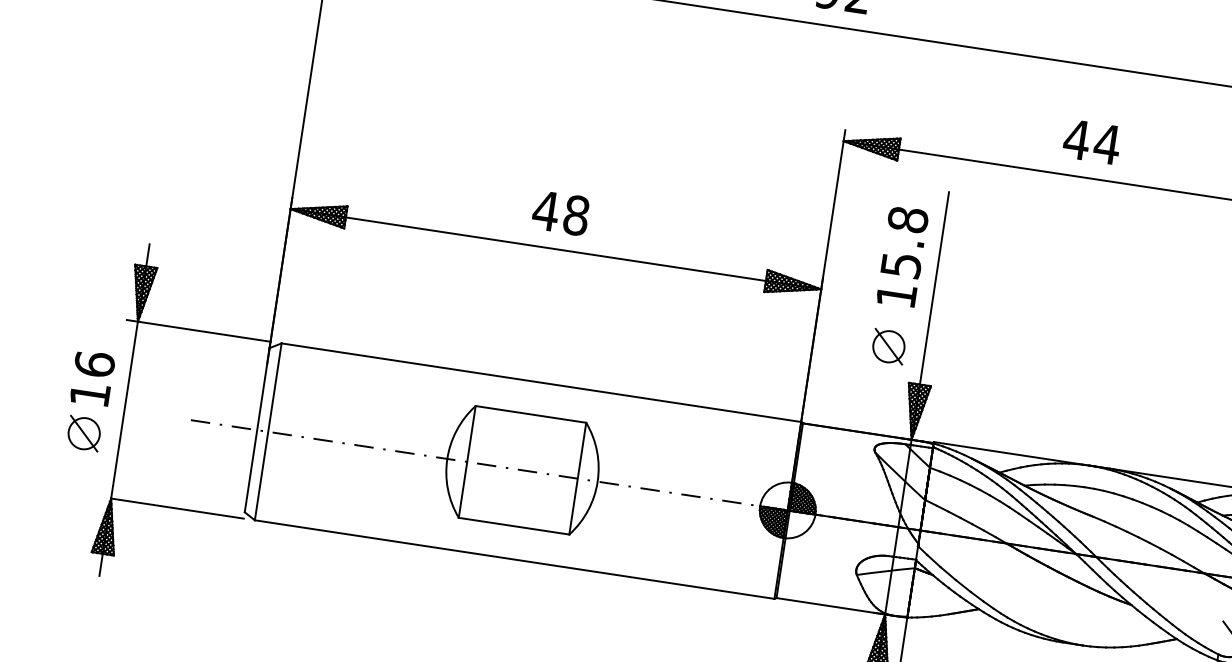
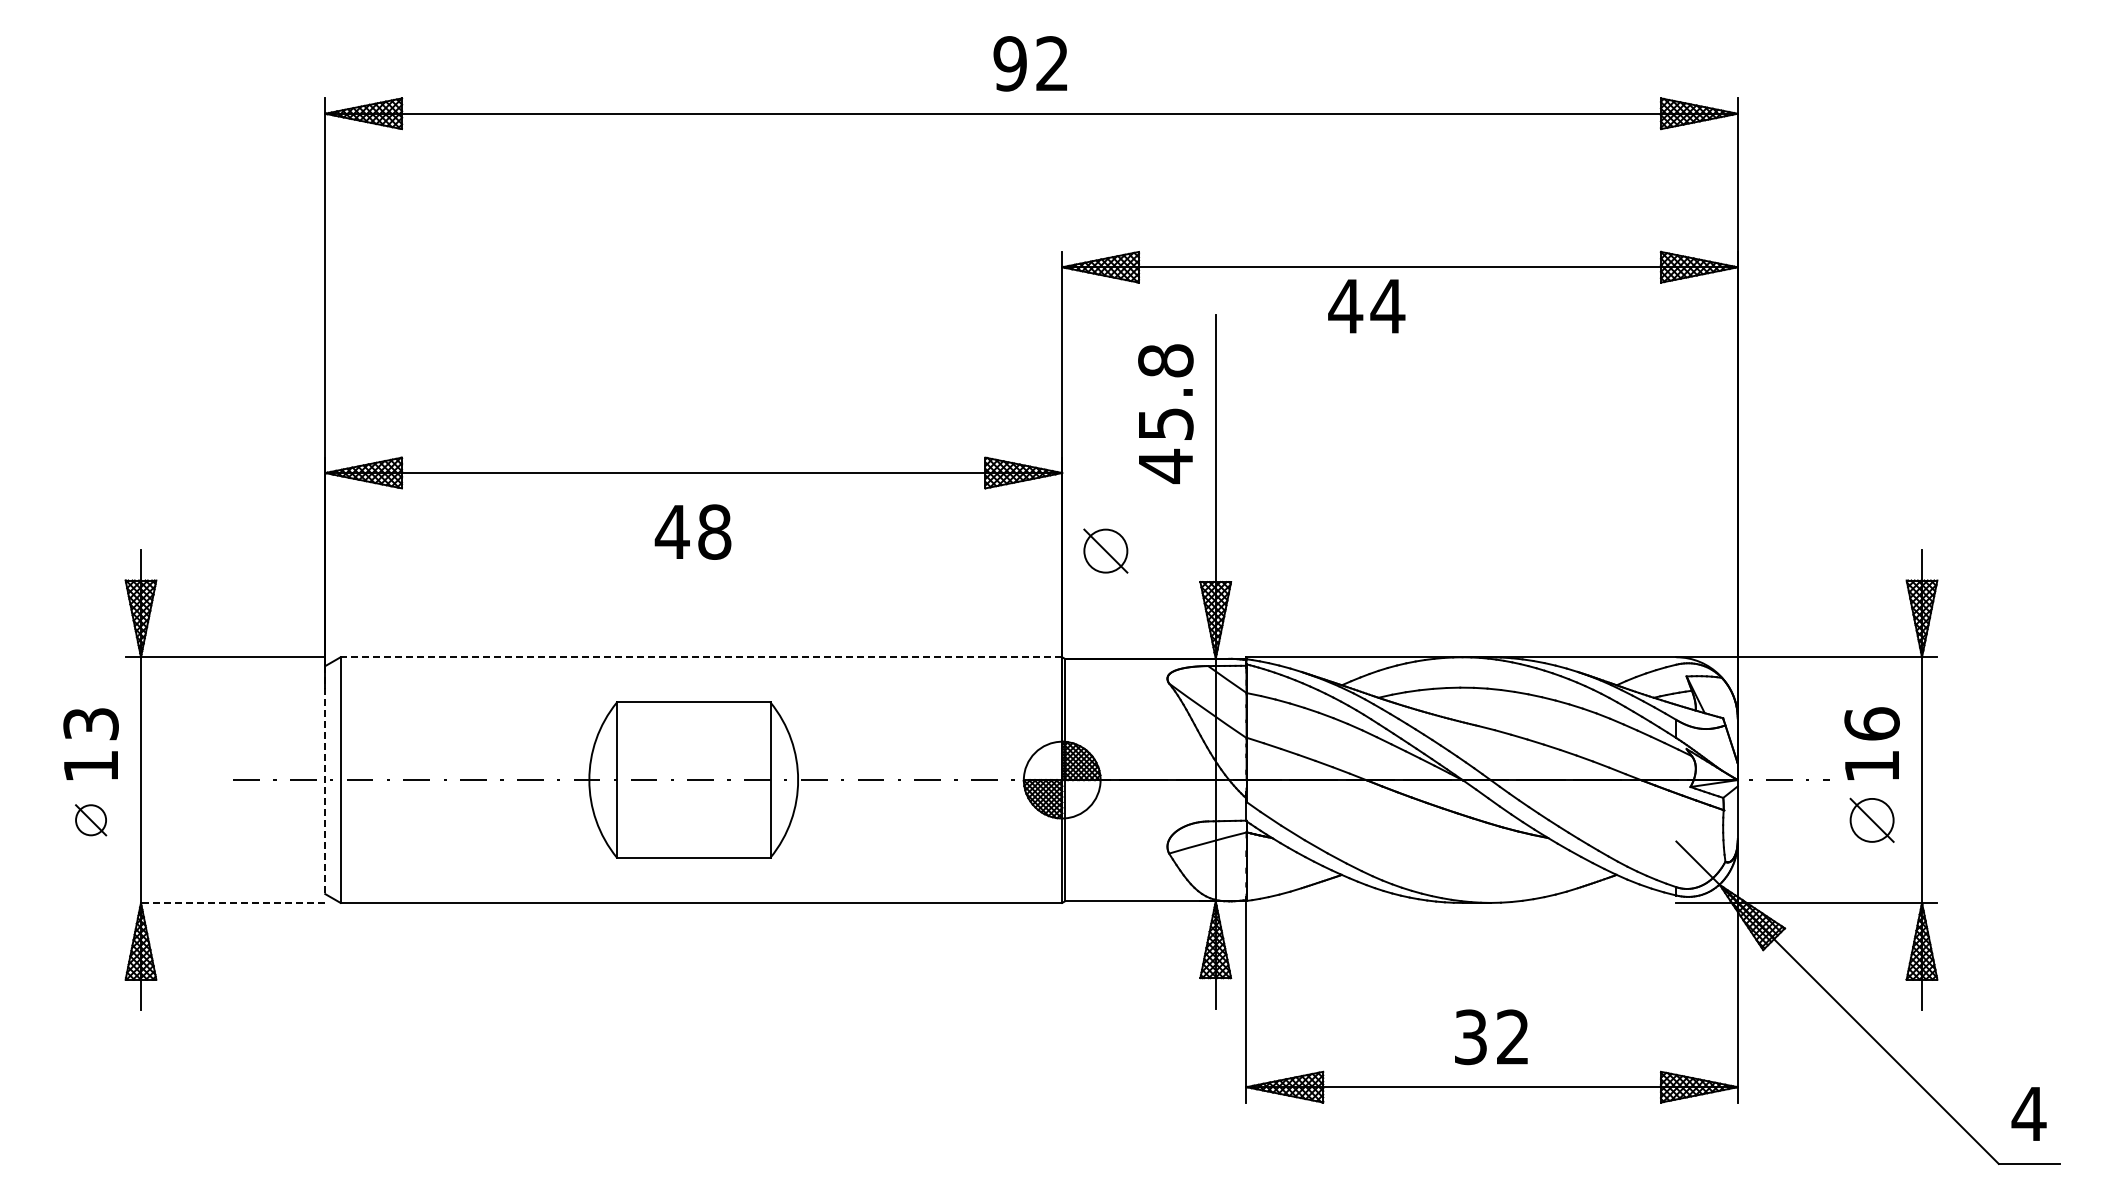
text: (1091, 142) -> (1366, 306), moved
text: (560, 212) -> (692, 531), moved
text: (896, 295) -> (1165, 466), 15.8 -> 45.8
part: (888, 346) -> (1105, 550), moved
text: (94, 363) -> (90, 723), 16 -> 13
line: (541, 382) -> (701, 657), solid -> dashed
line: (257, 430) -> (325, 780), solid -> dashed
part: (83, 432) -> (90, 819), size x0.7
line: (177, 508) -> (232, 902), solid -> dashed

